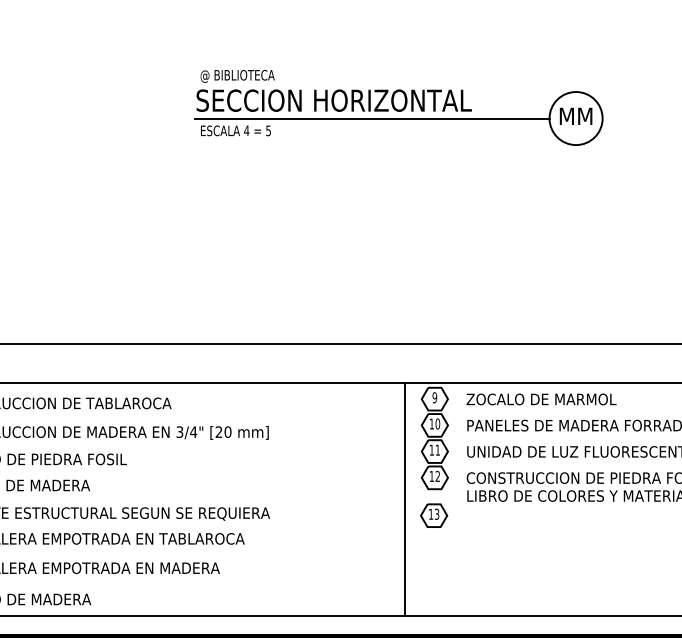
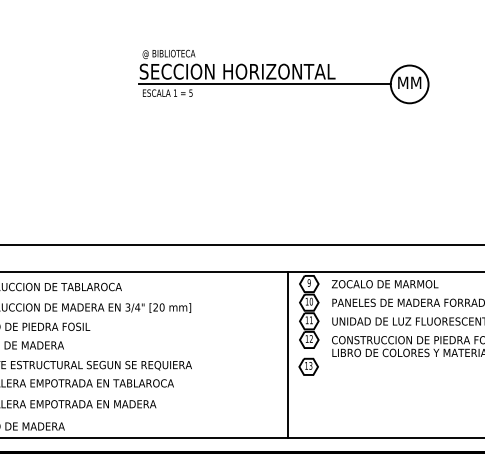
text: (246, 130) -> (175, 92), 4 -> 1

